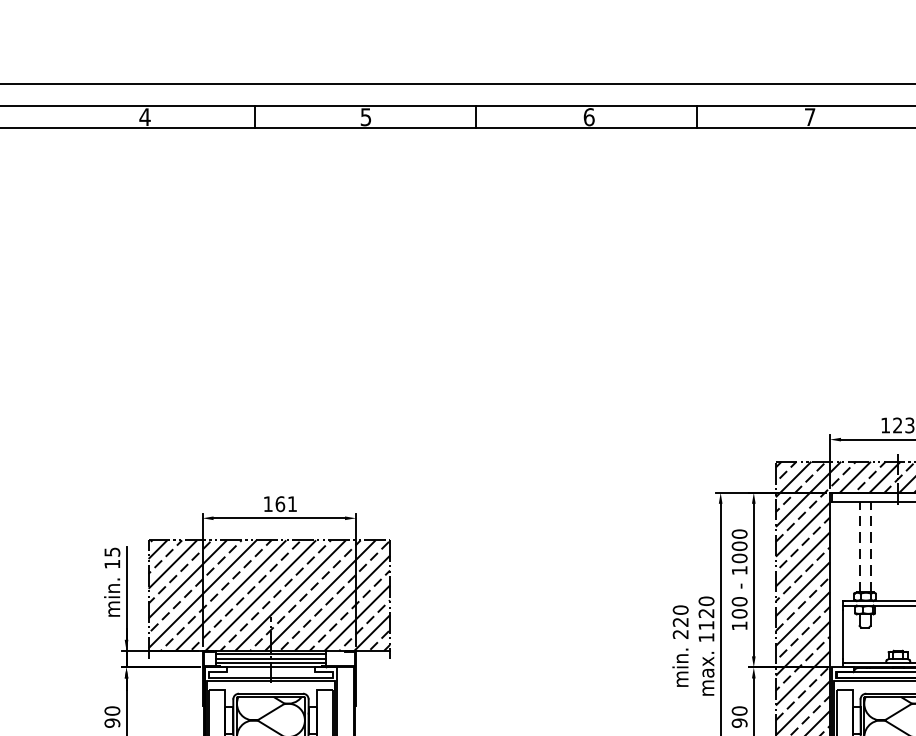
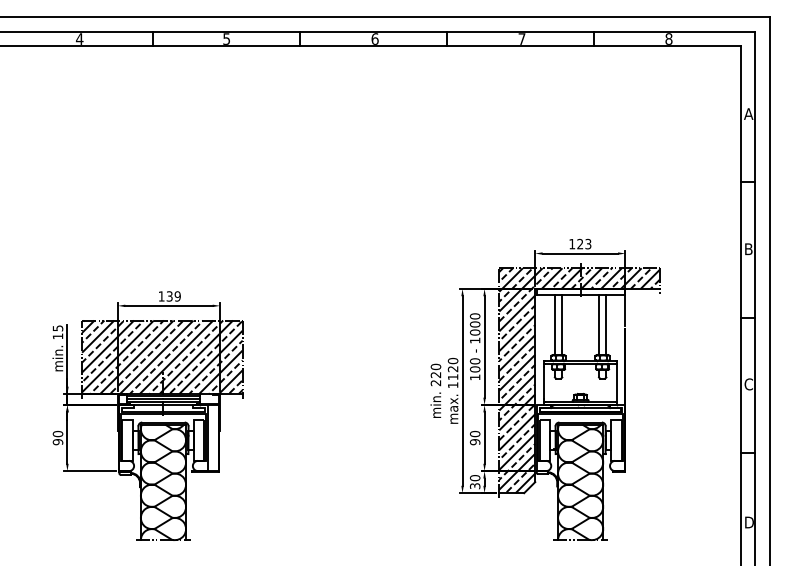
text: (286, 504) -> (173, 296), 161 -> 139
line: (858, 546) -> (554, 324), dashed -> solid
line: (870, 546) -> (562, 324), dashed -> solid

